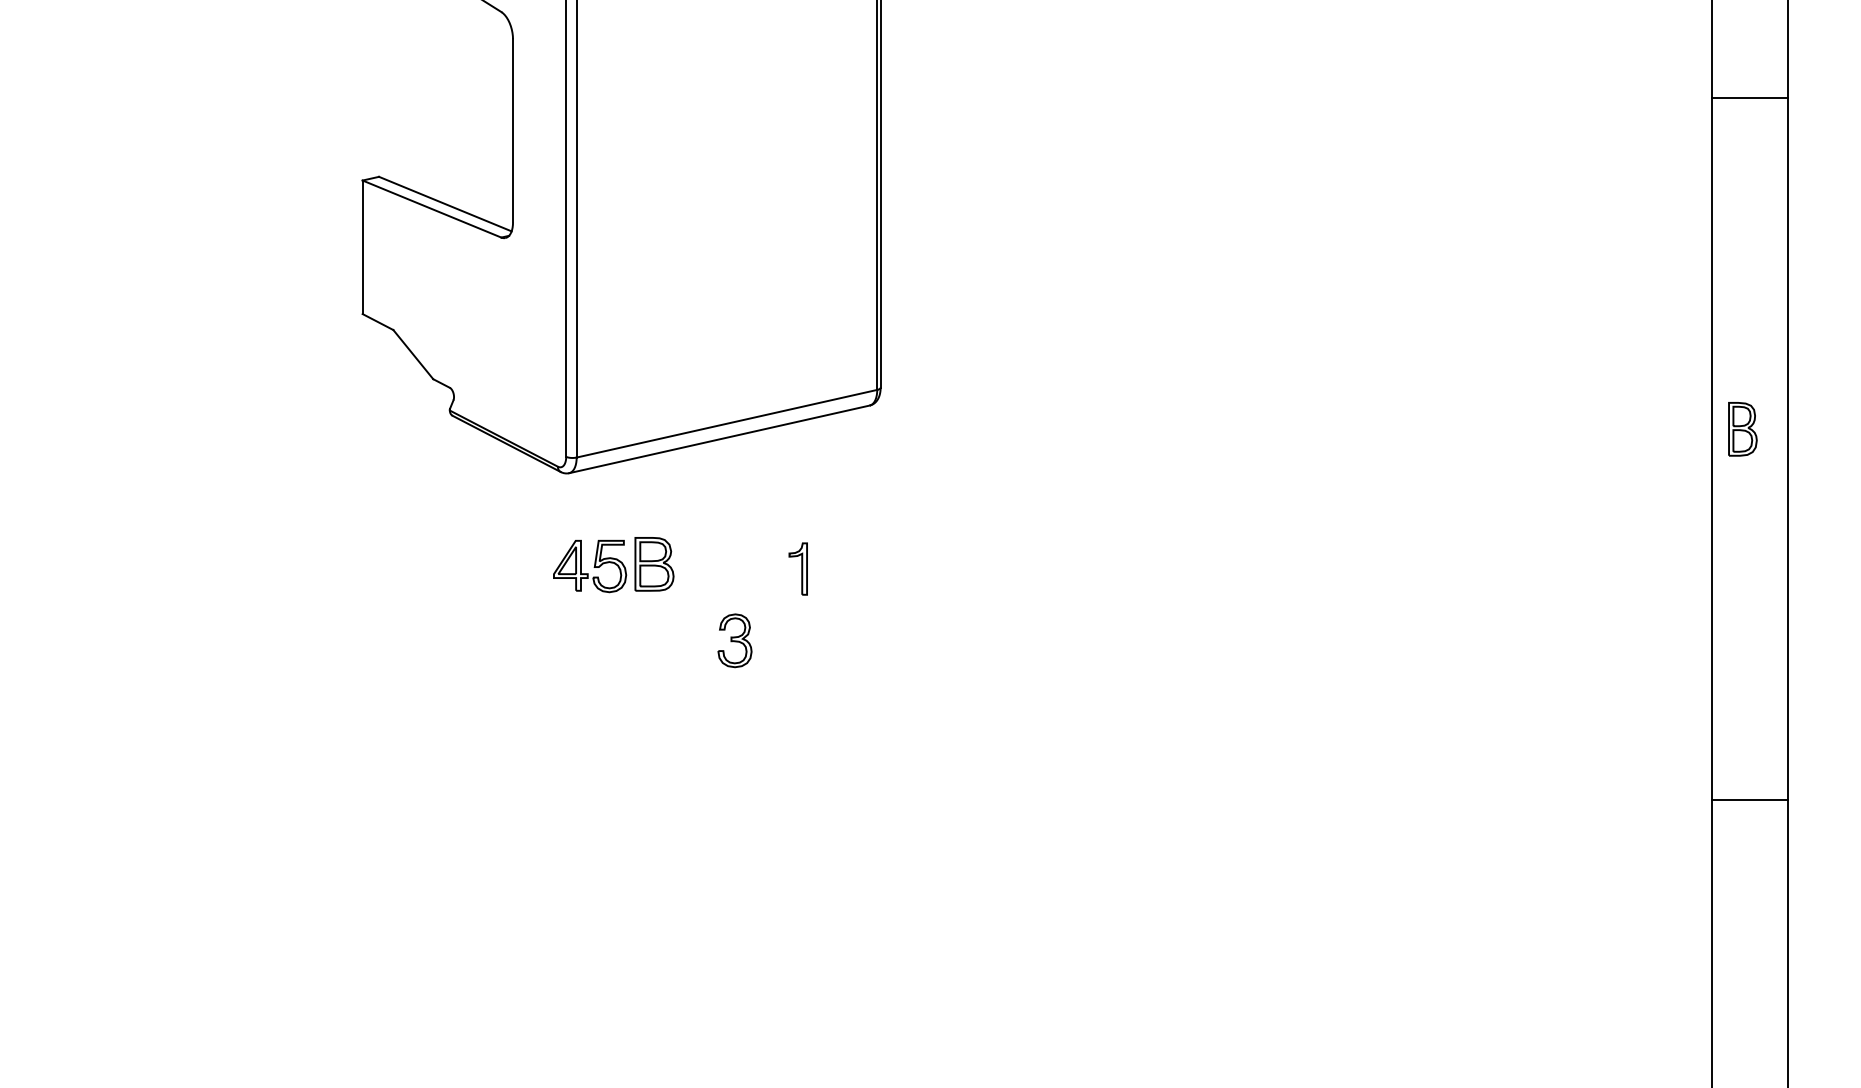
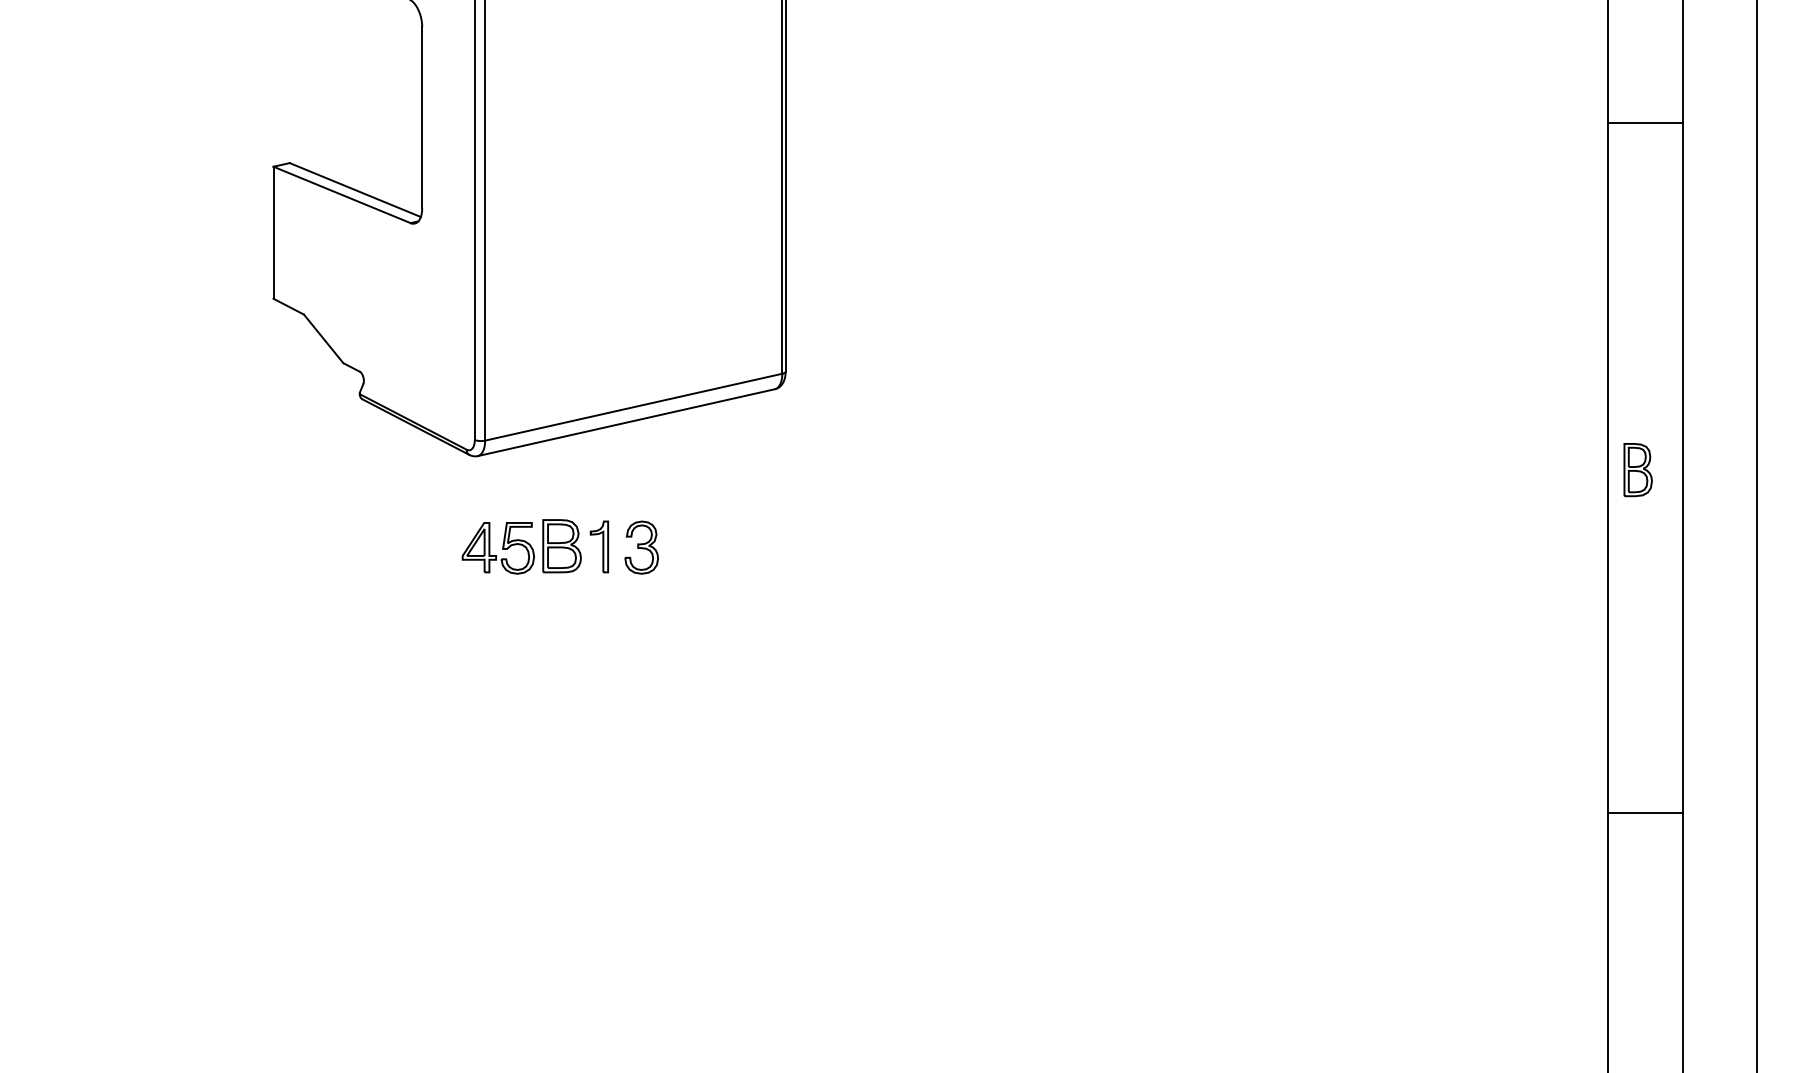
line: (1749, 97) -> (1644, 122), moved
part: (1742, 429) -> (1637, 470), moved
part: (797, 568) -> (598, 546), moved
part: (734, 640) -> (641, 547), moved
line: (1749, 799) -> (1644, 812), moved

